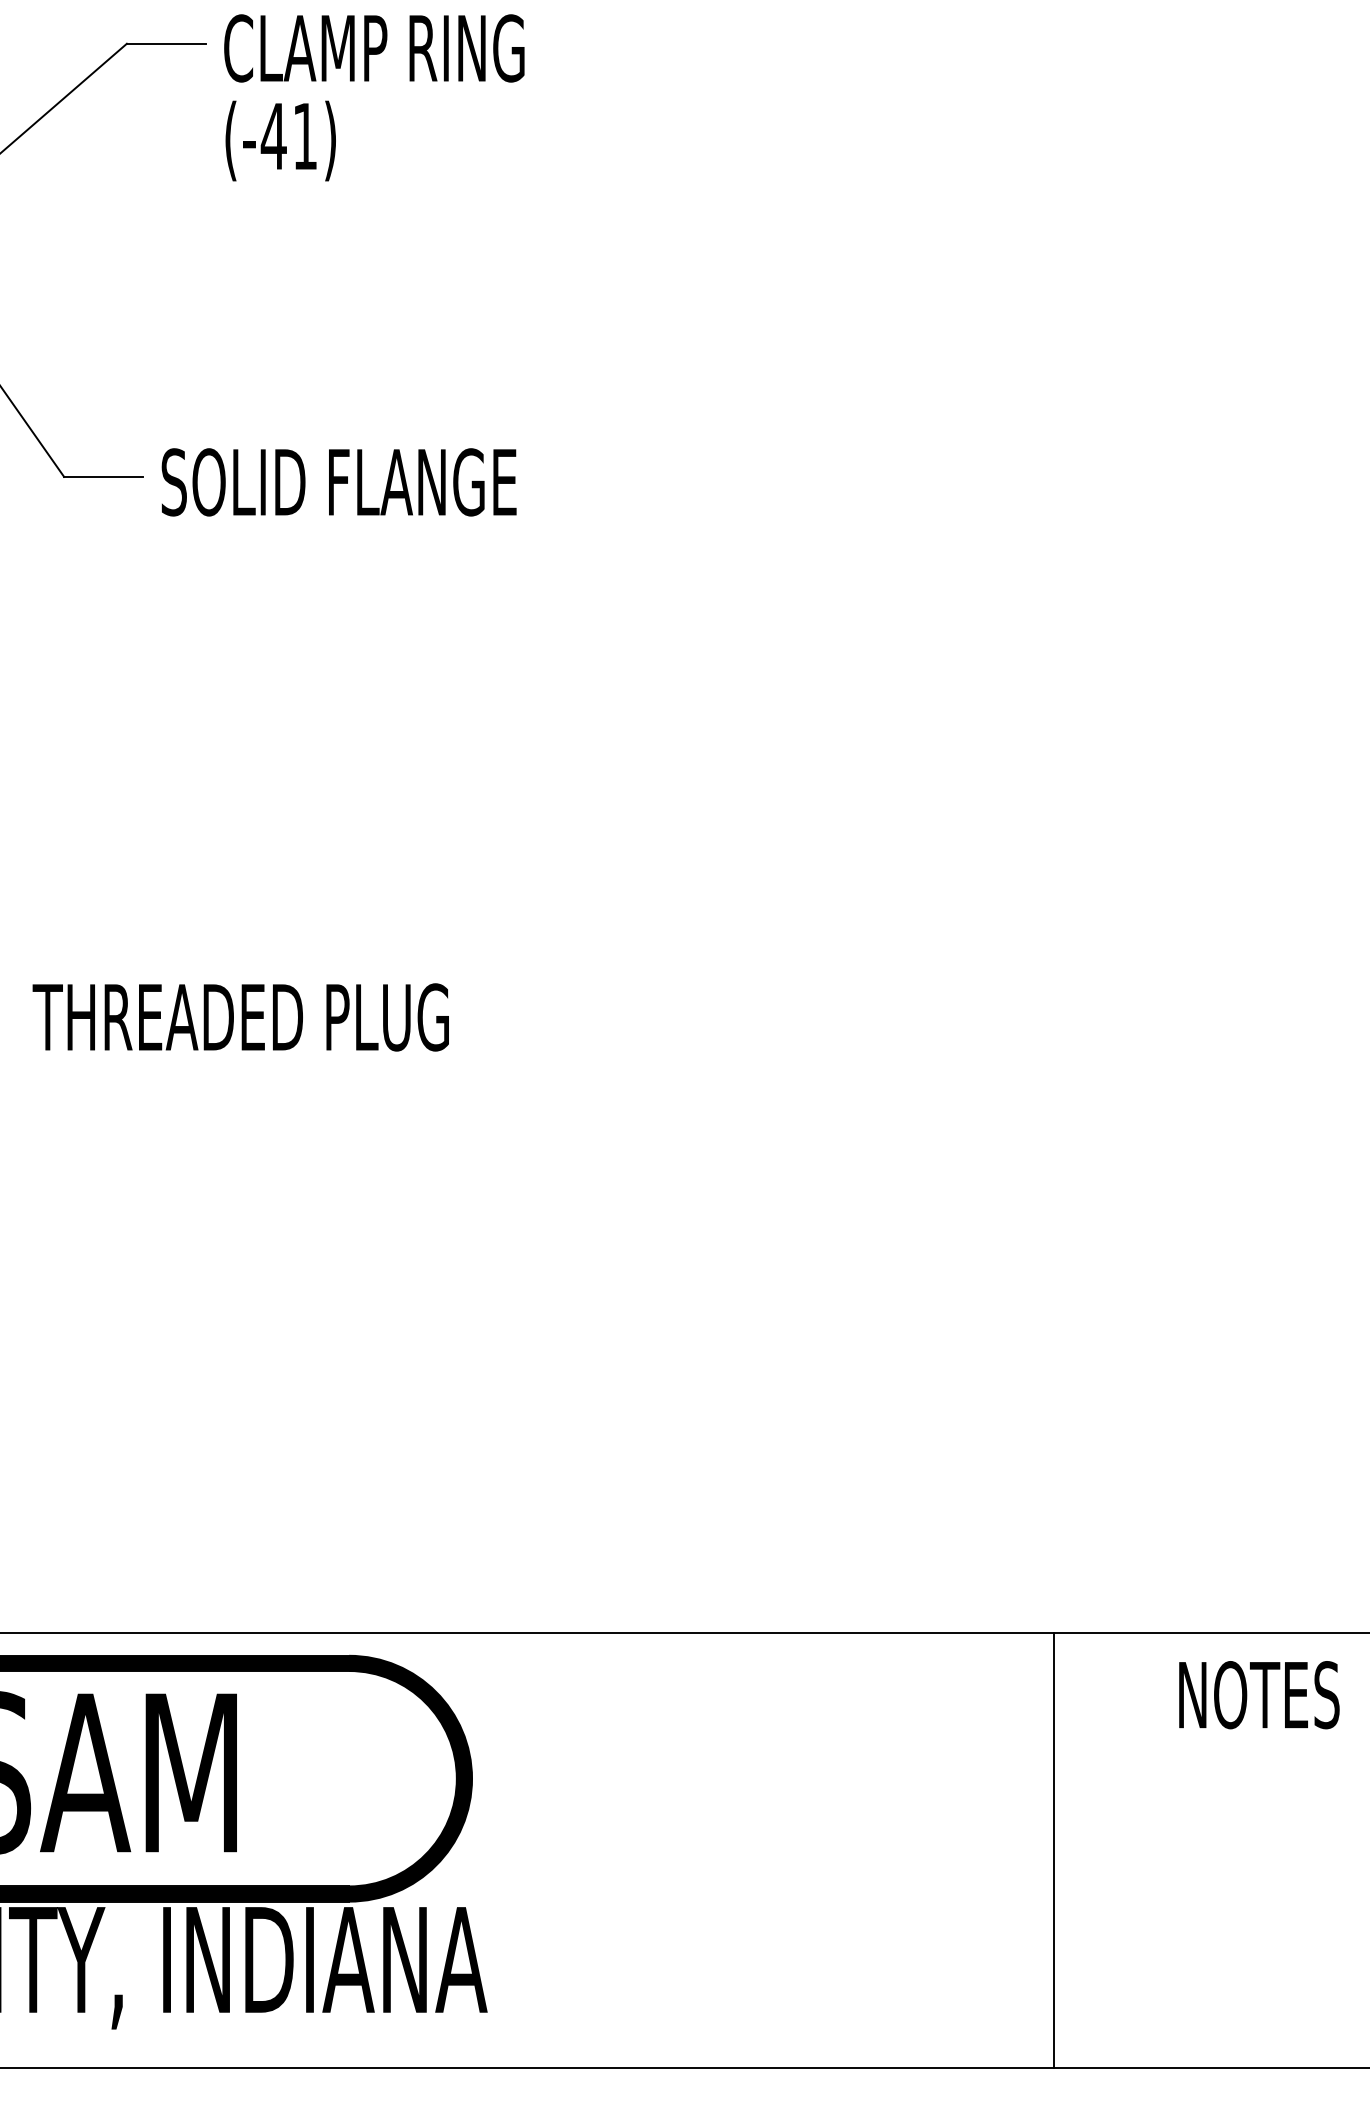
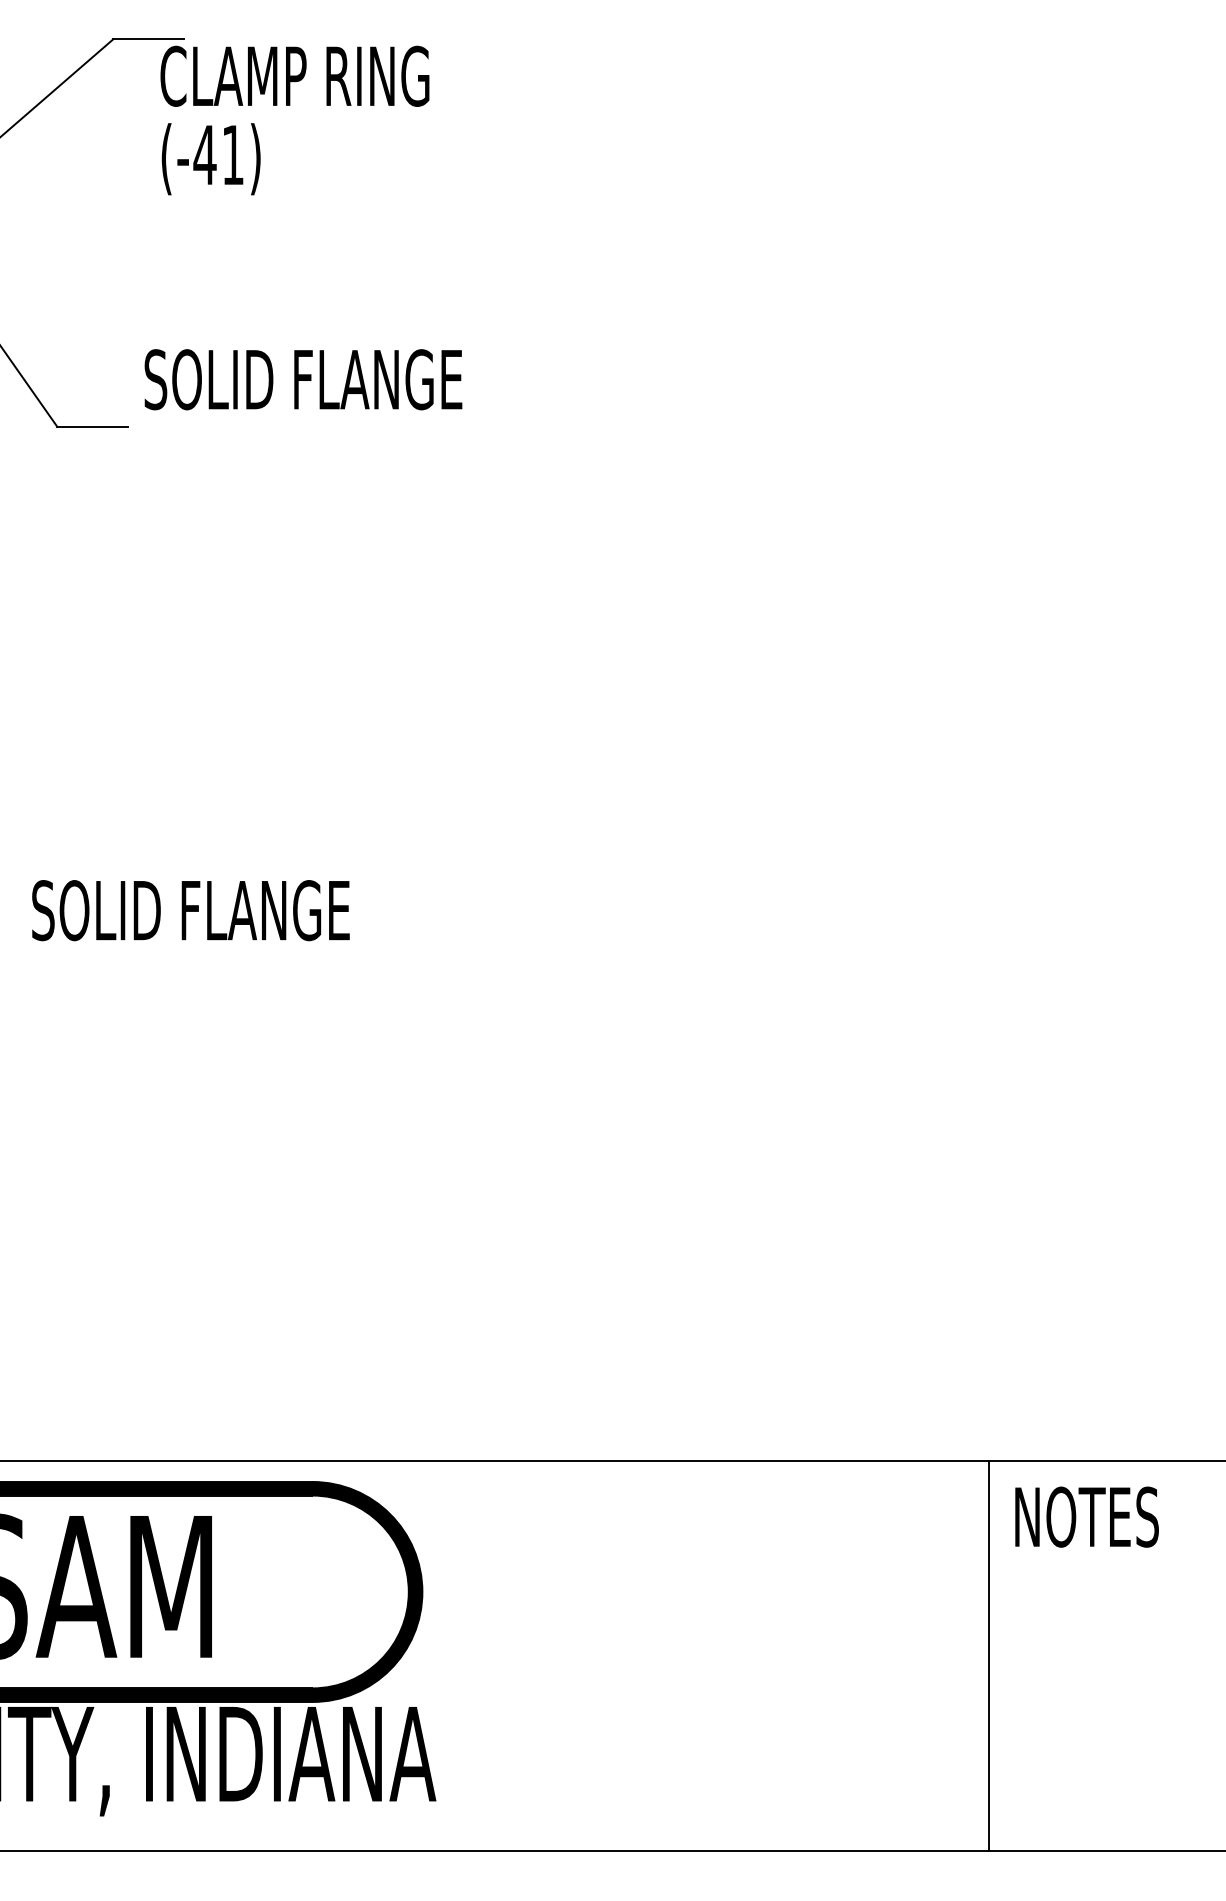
text: (373, 97) -> (294, 120), moved
text: (339, 482) -> (303, 379), moved
text: (240, 1017) -> (215, 910), THREADED PLUG -> SOLID FLANGE
text: (1258, 1694) -> (1086, 1516), moved
line: (1054, 1850) -> (988, 1656), moved

